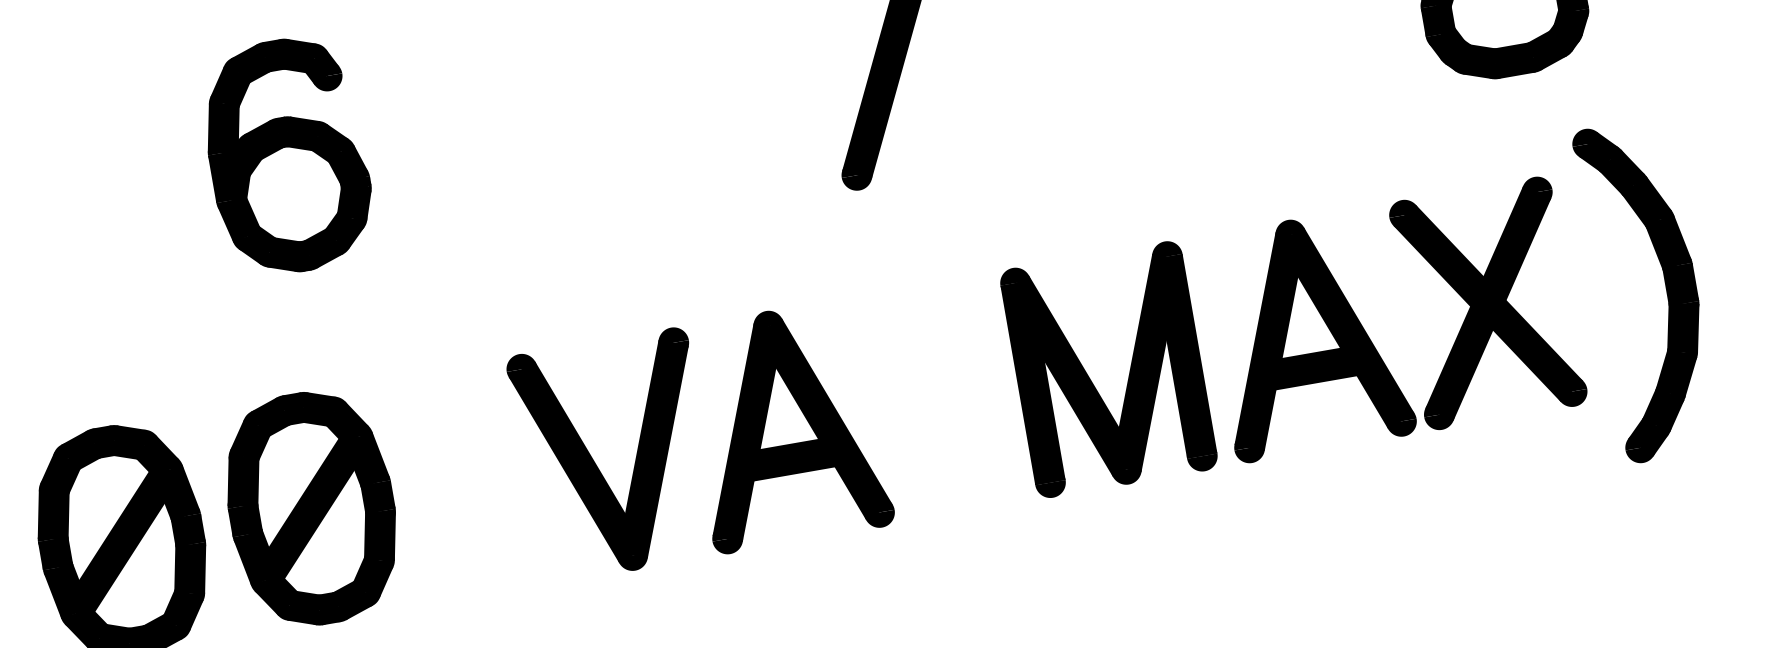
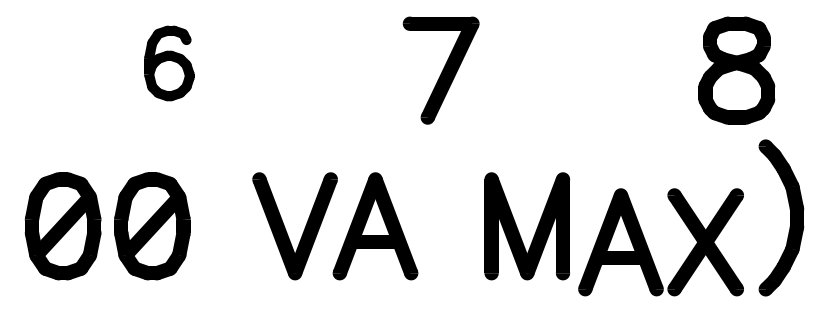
part: (287, 156) -> (169, 63), size x0.7
part: (1666, 285) -> (790, 217), moved
part: (1368, 335) -> (648, 247), moved

